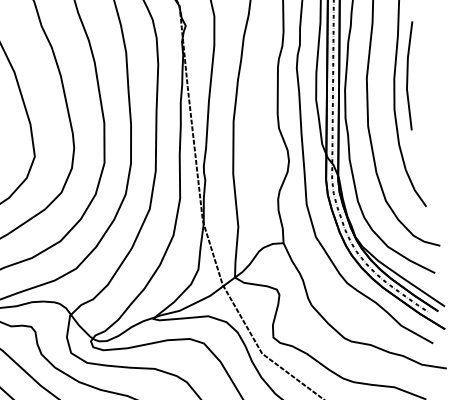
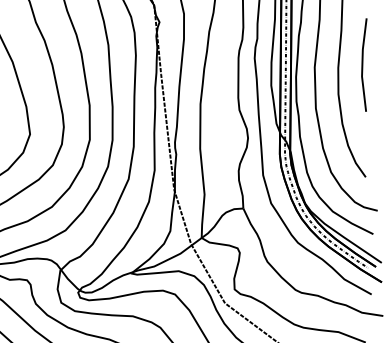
line: (408, 75) -> (363, 64), moved

